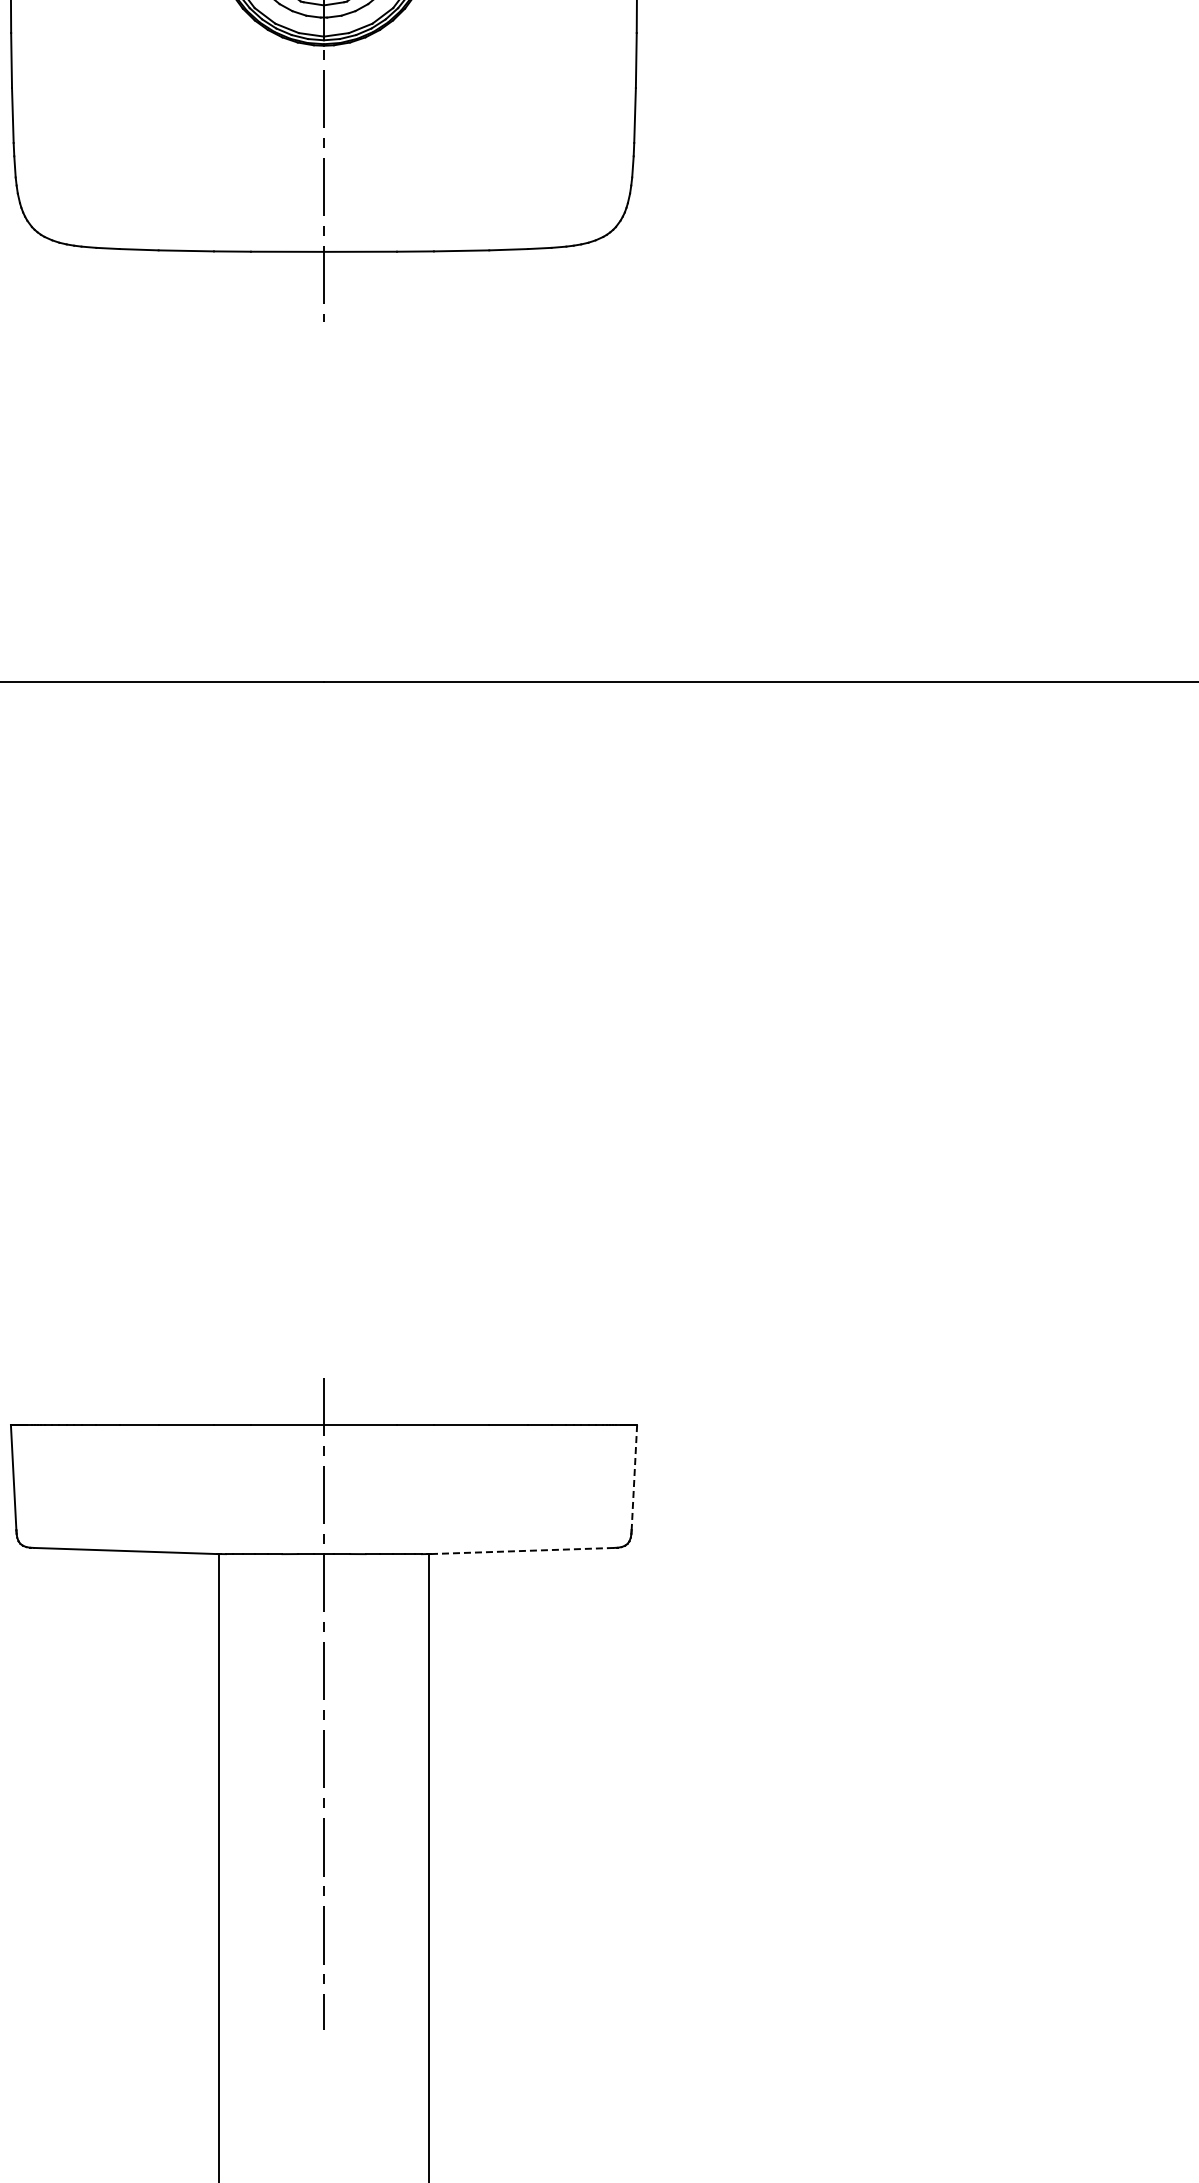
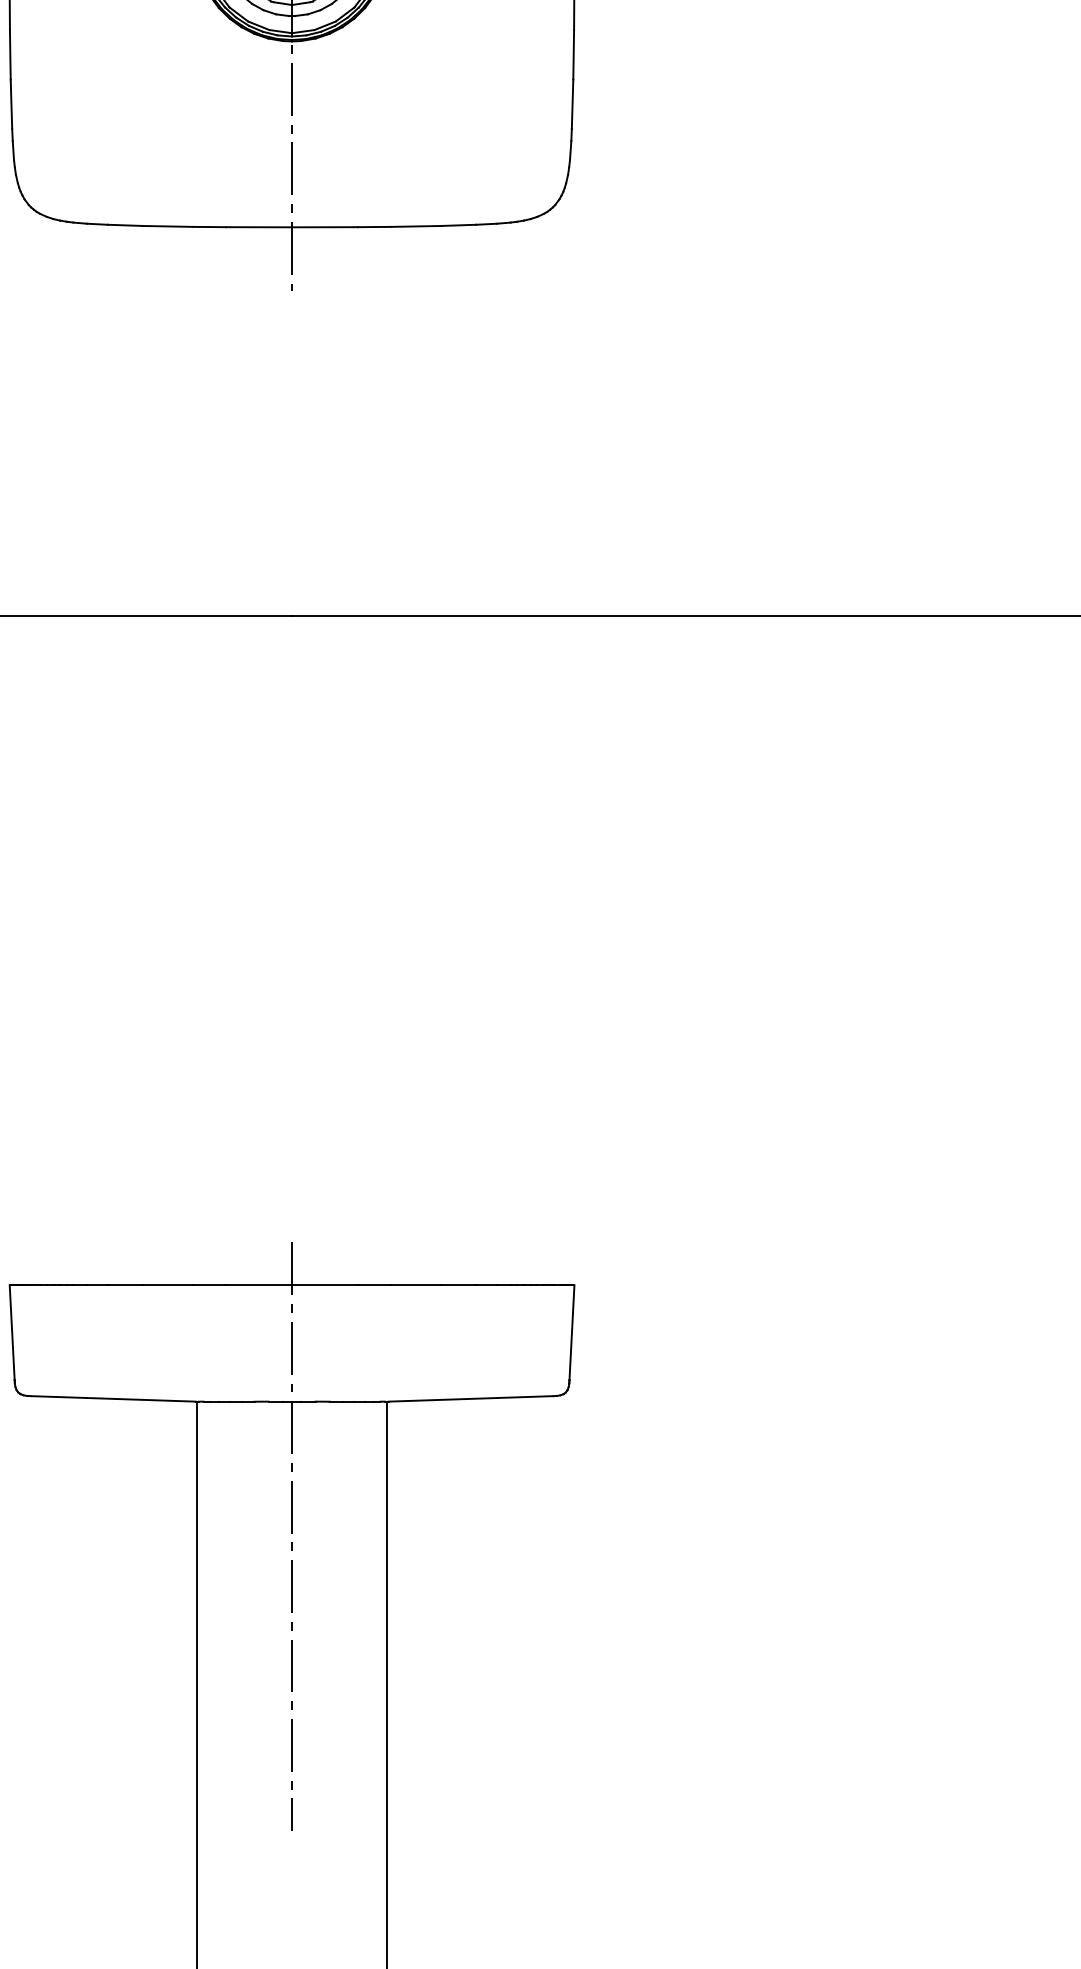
line: (634, 1477) -> (572, 1332), dashed -> solid
line: (521, 1551) -> (470, 1399), dashed -> solid

